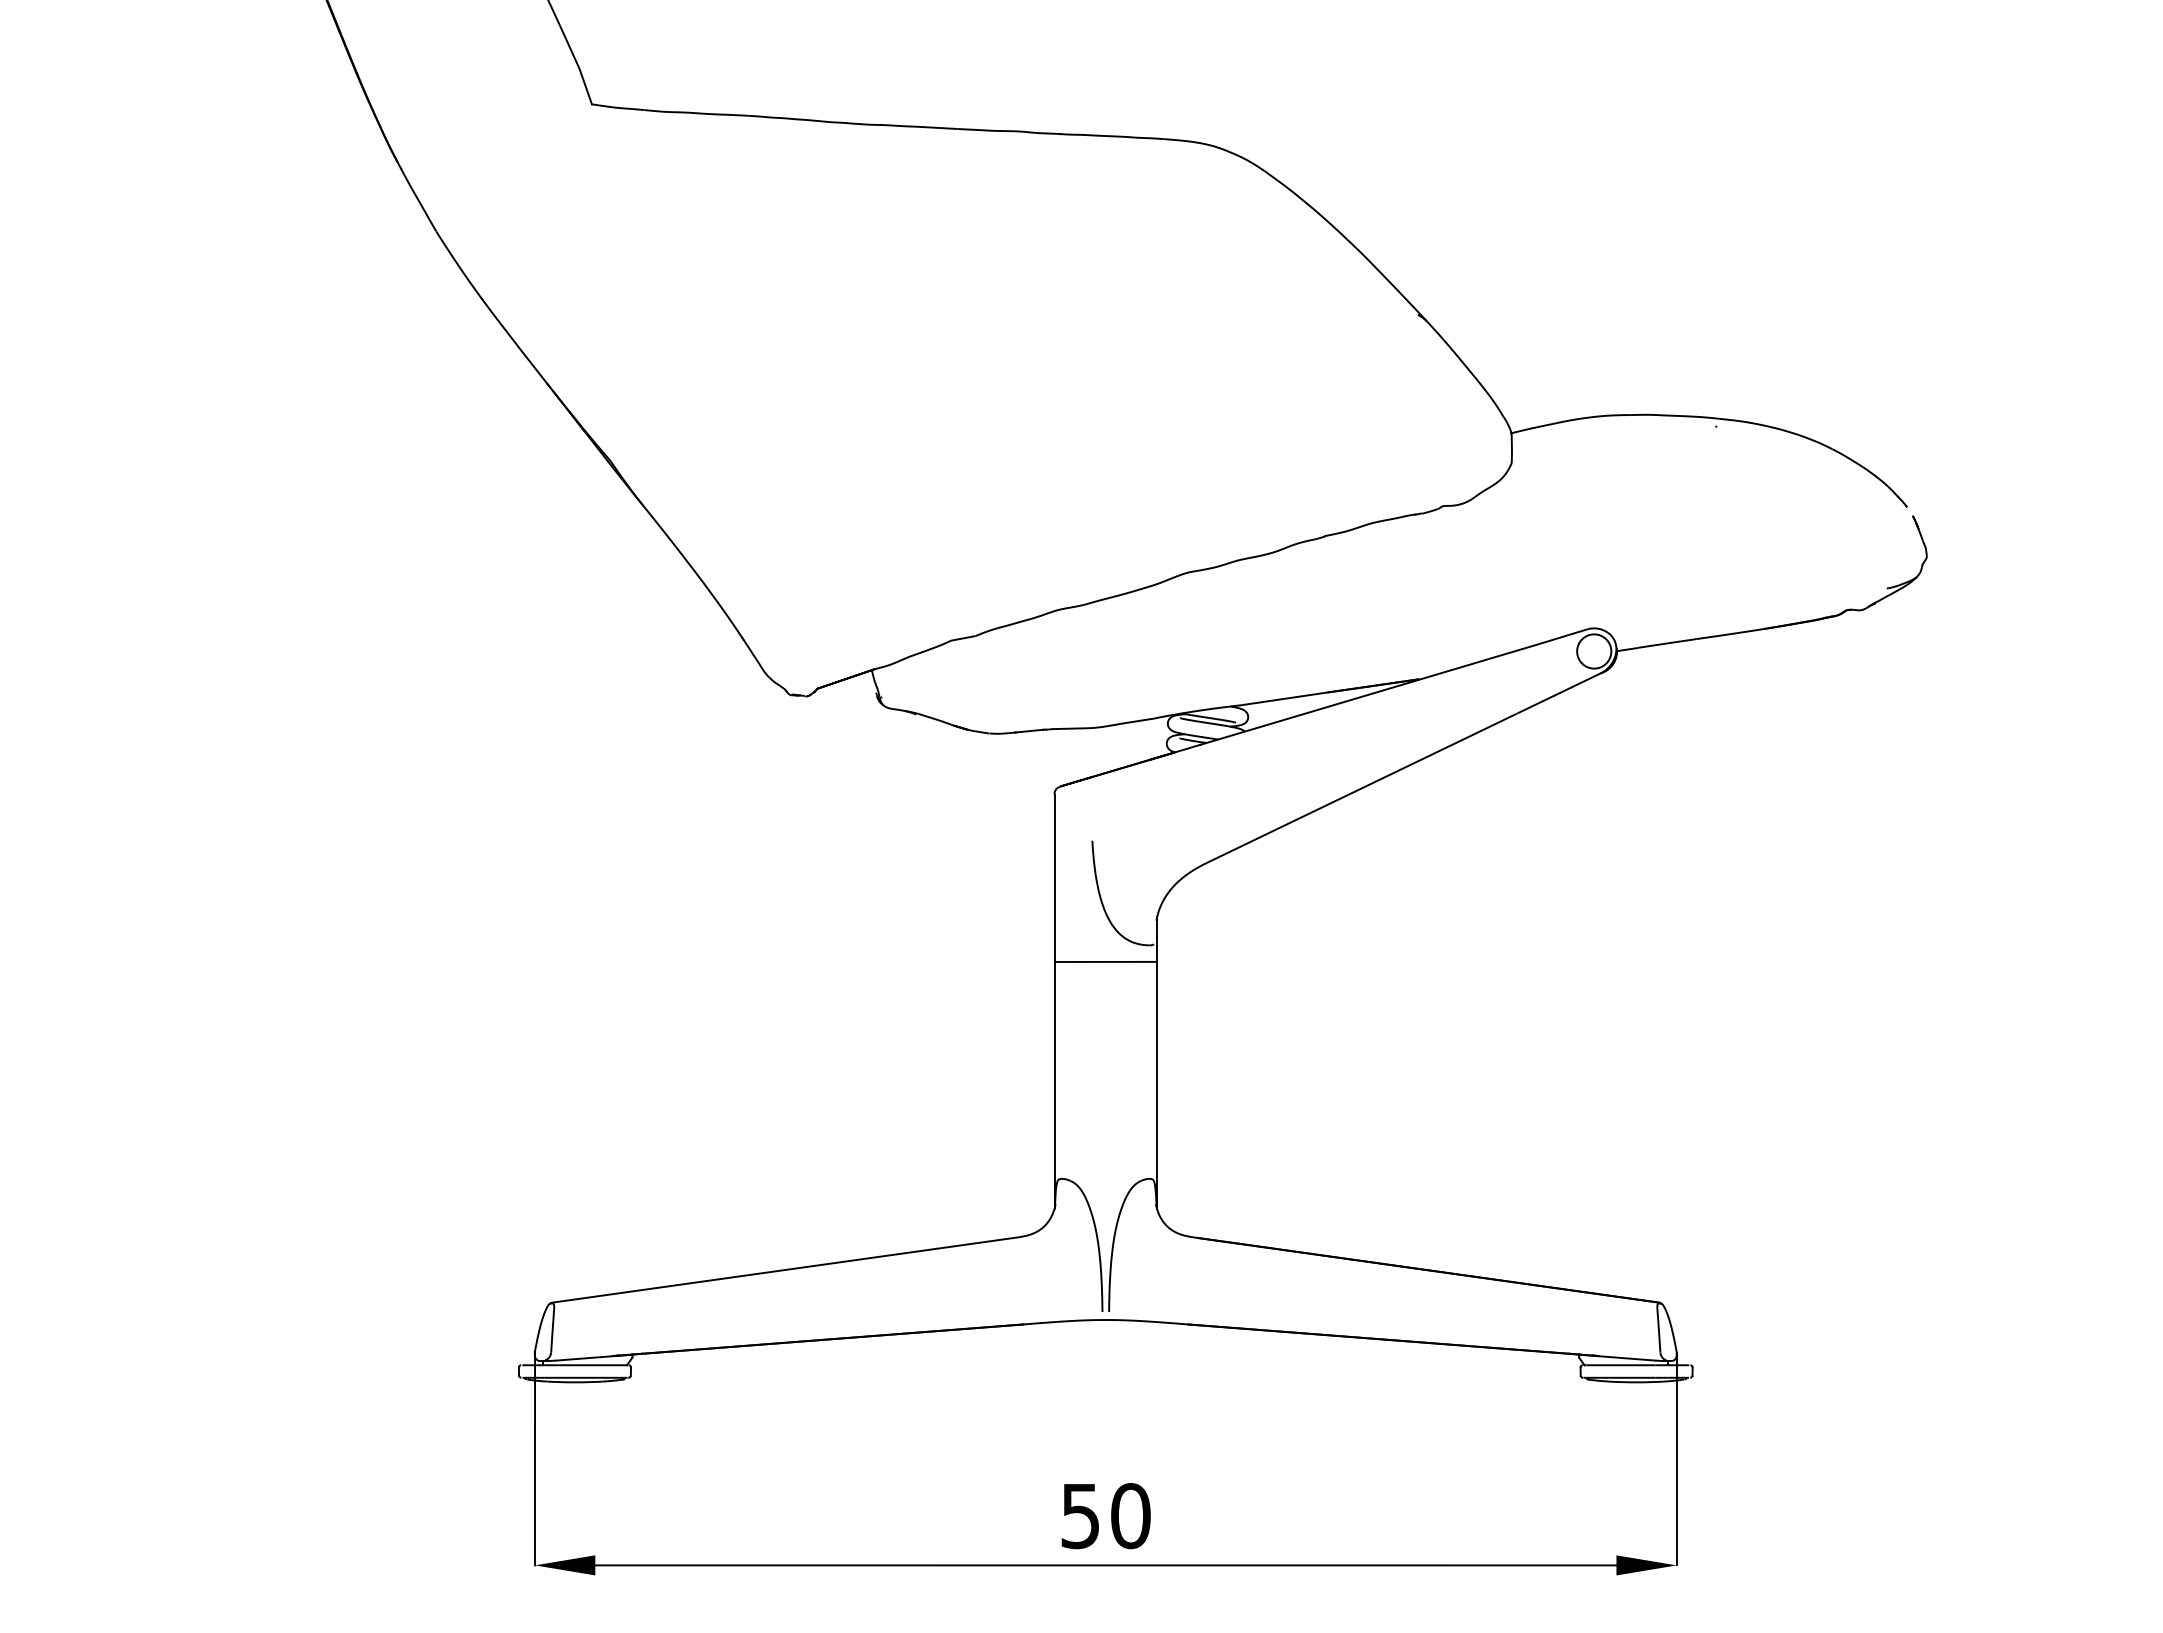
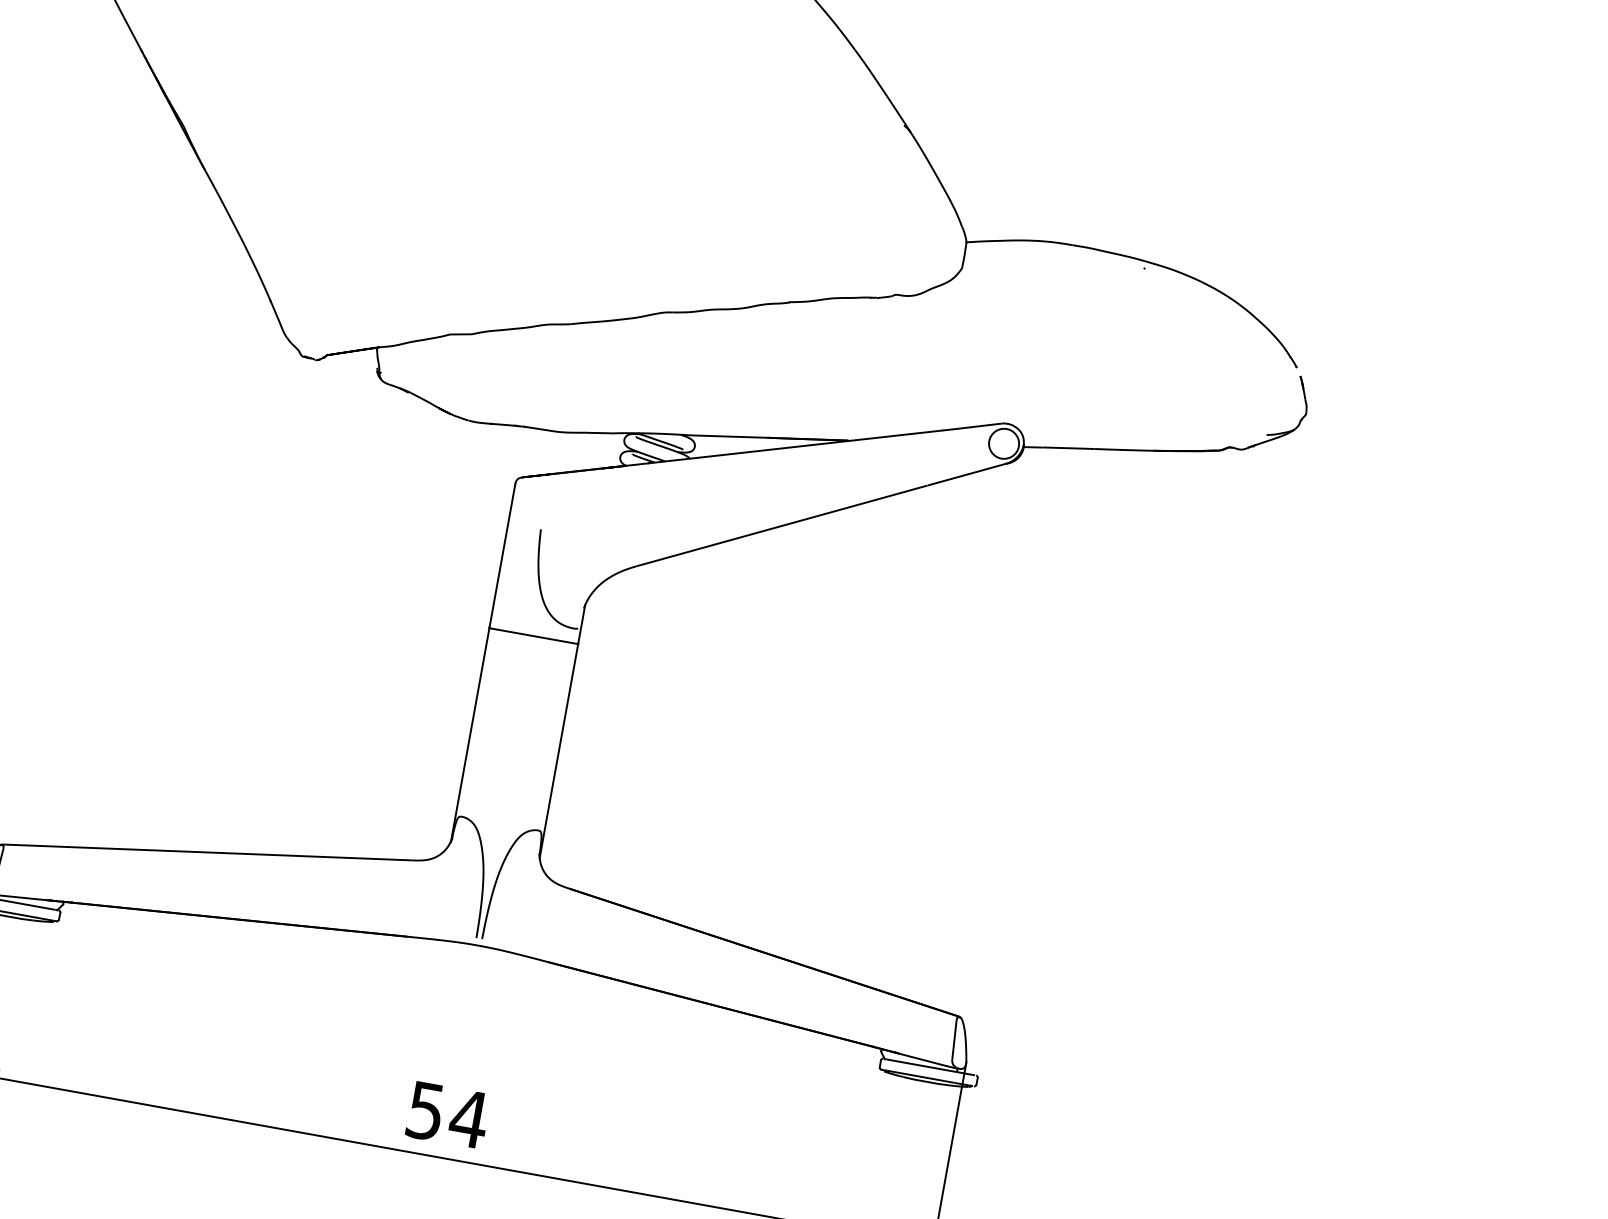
text: (1130, 1516) -> (468, 1119), 50 -> 54

